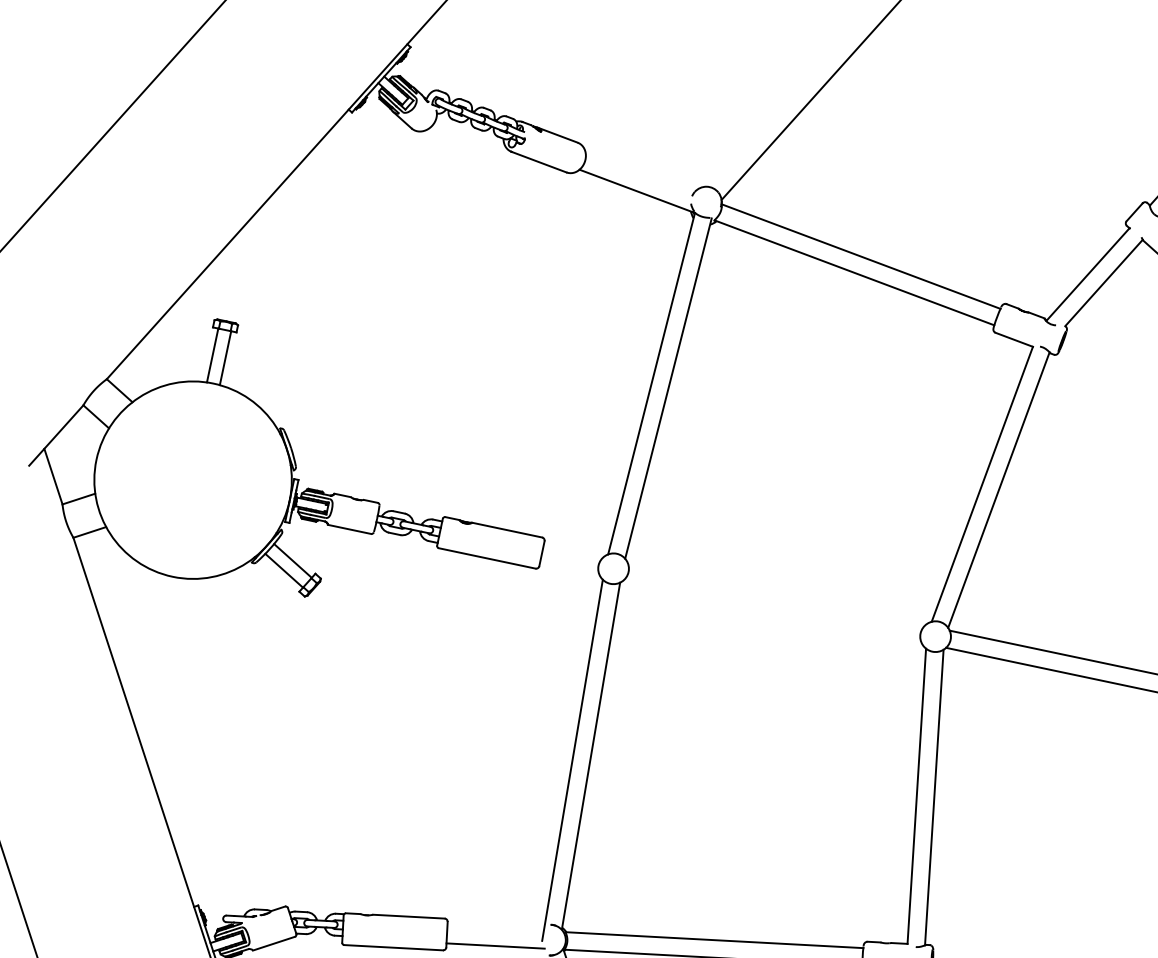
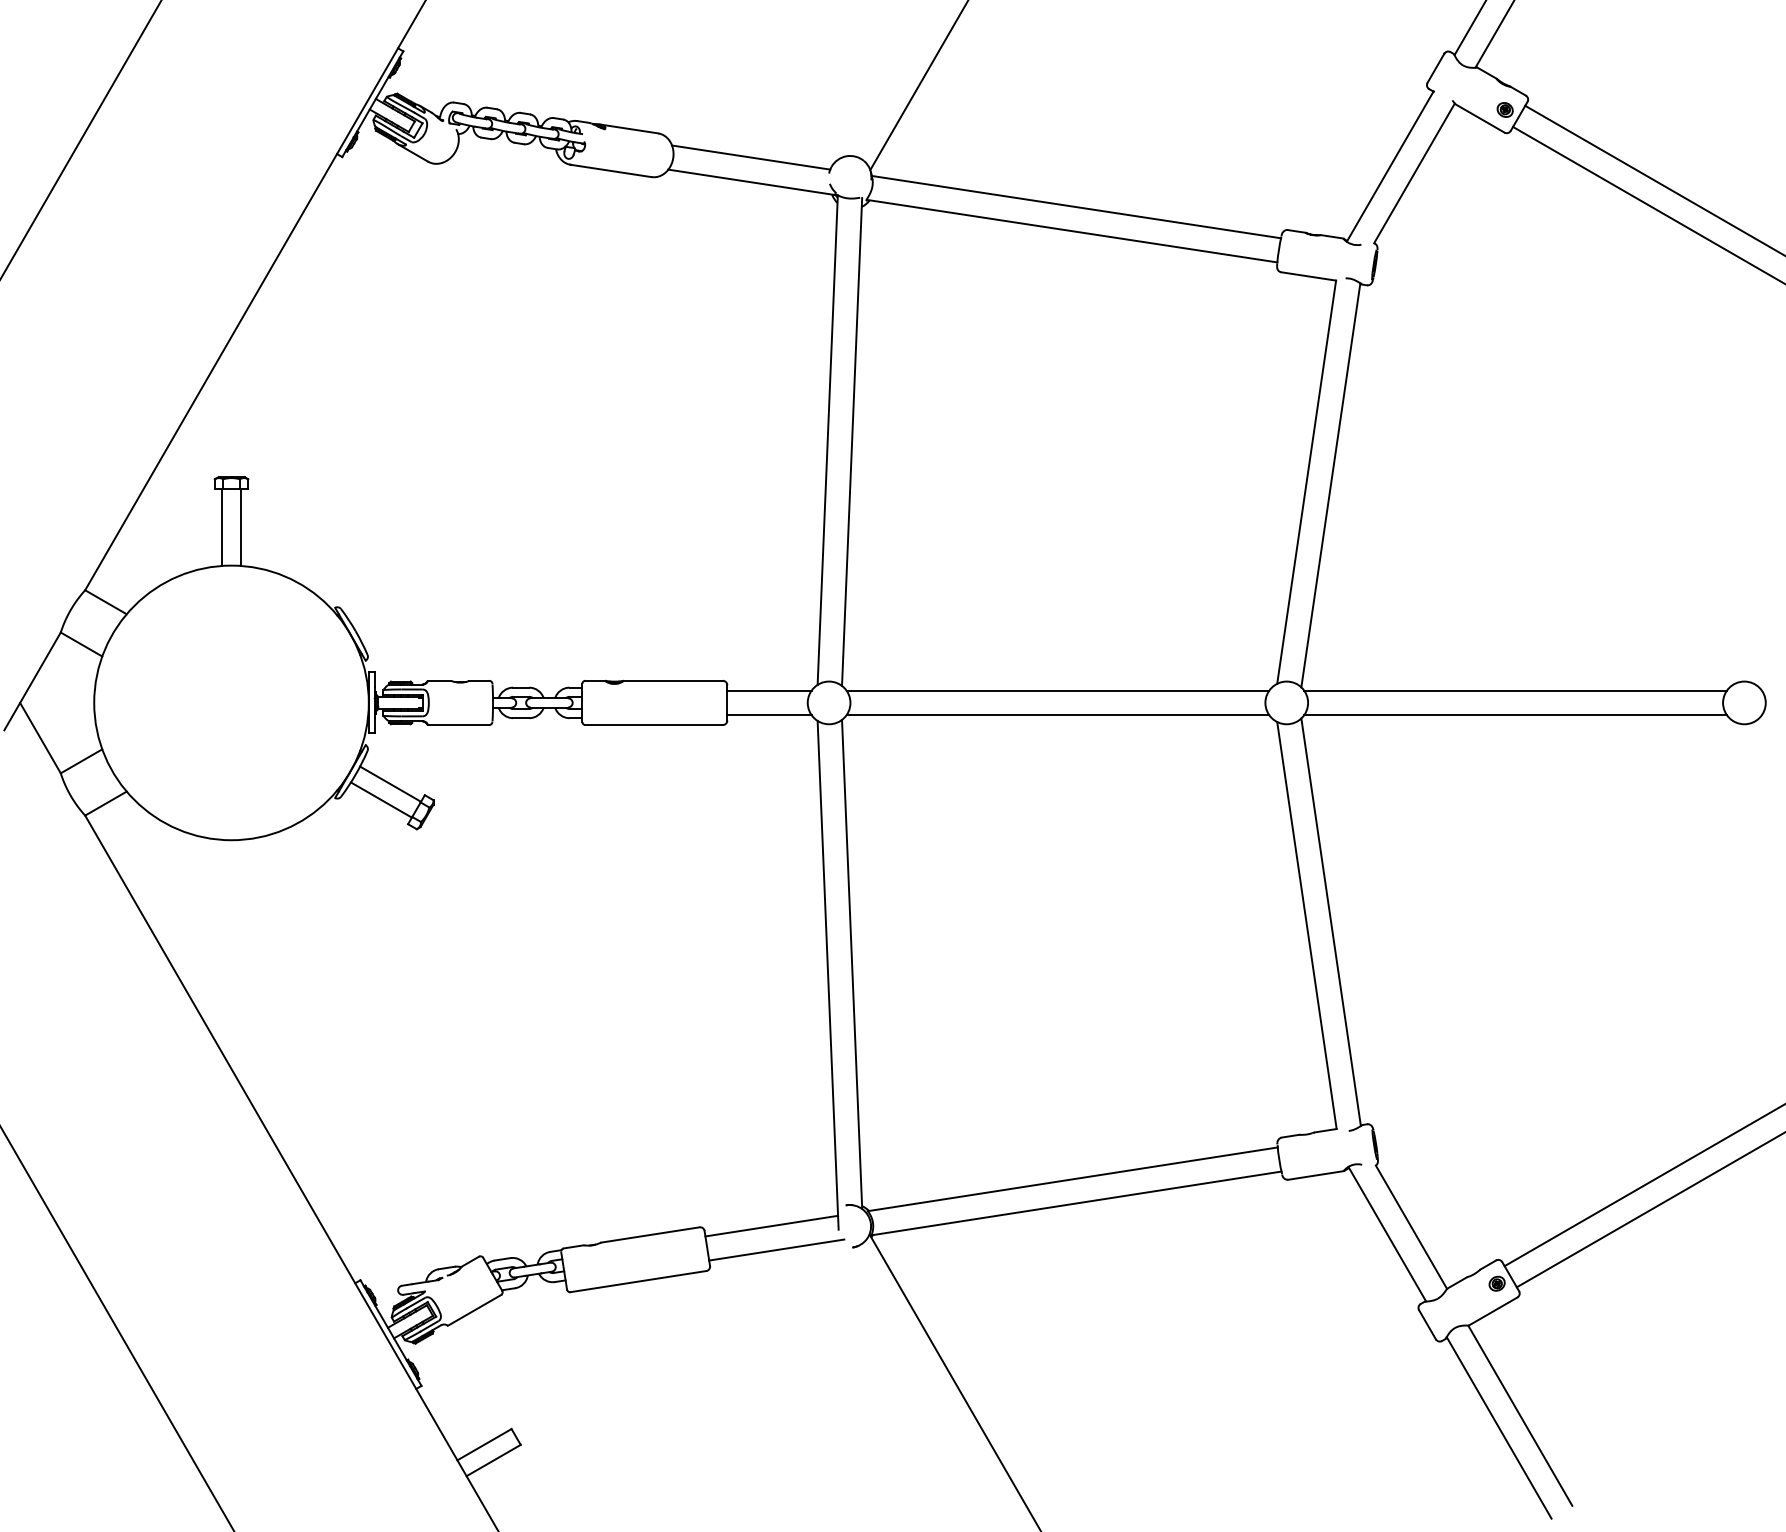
line: (639, 173) -> (751, 157), added
line: (573, 551) -> (769, 690), added
line: (569, 568) -> (769, 715), added
line: (776, 593) -> (1057, 690), added
line: (772, 611) -> (1057, 715), added
line: (495, 927) -> (771, 1225), added

